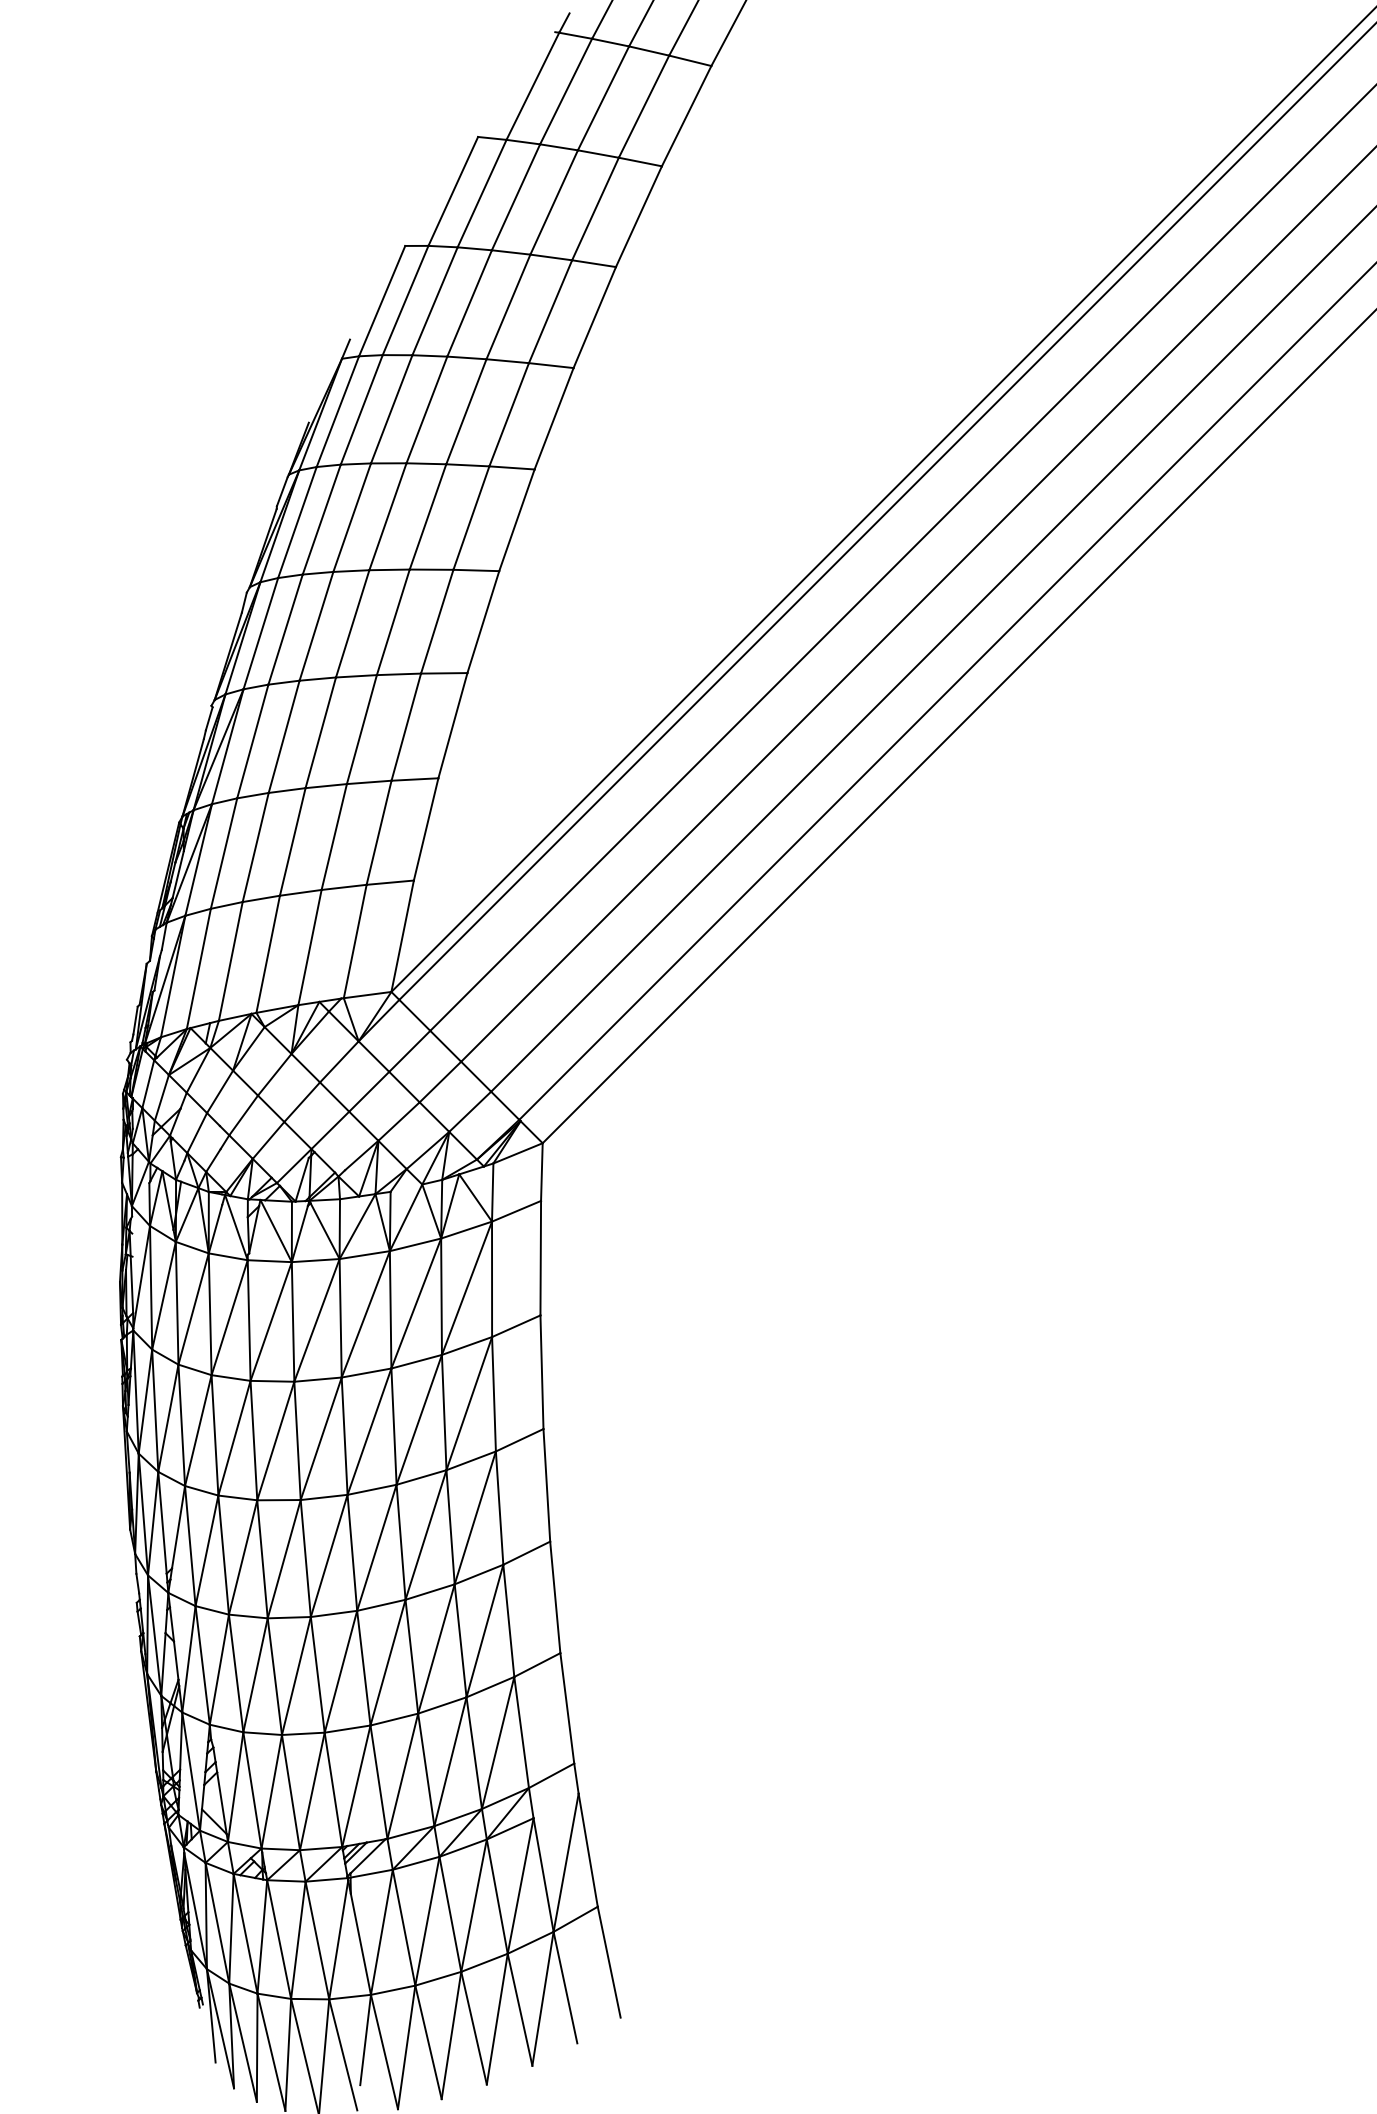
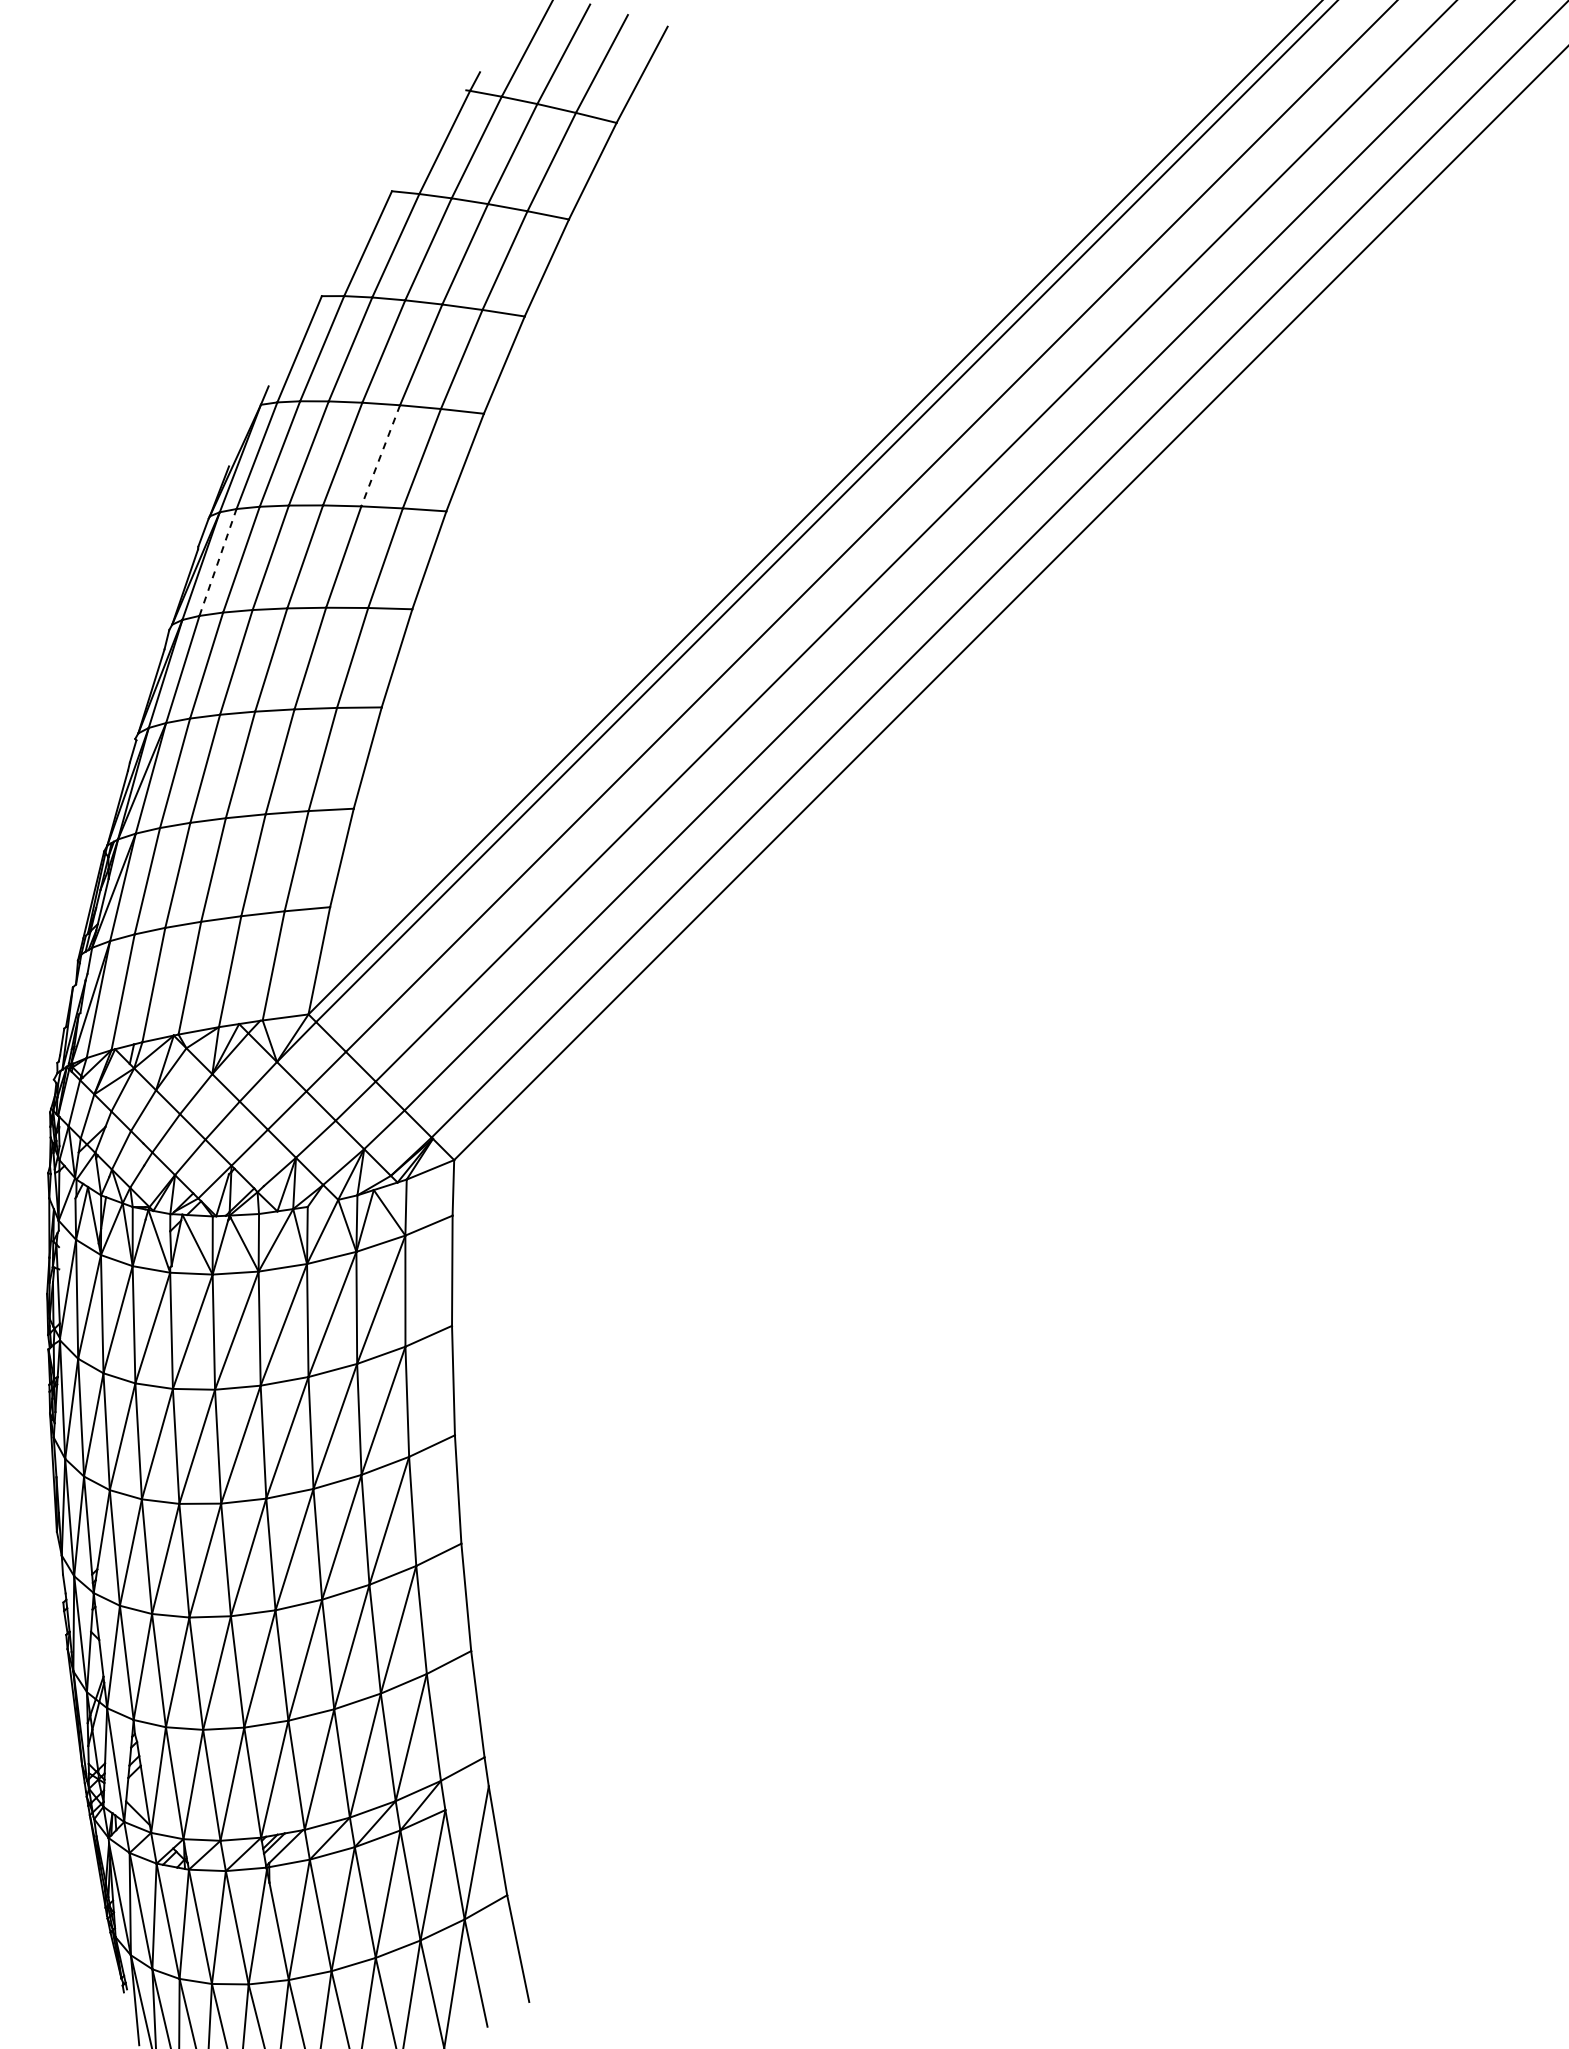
line: (466, 412) -> (380, 456), solid -> dashed
line: (297, 522) -> (218, 562), solid -> dashed

